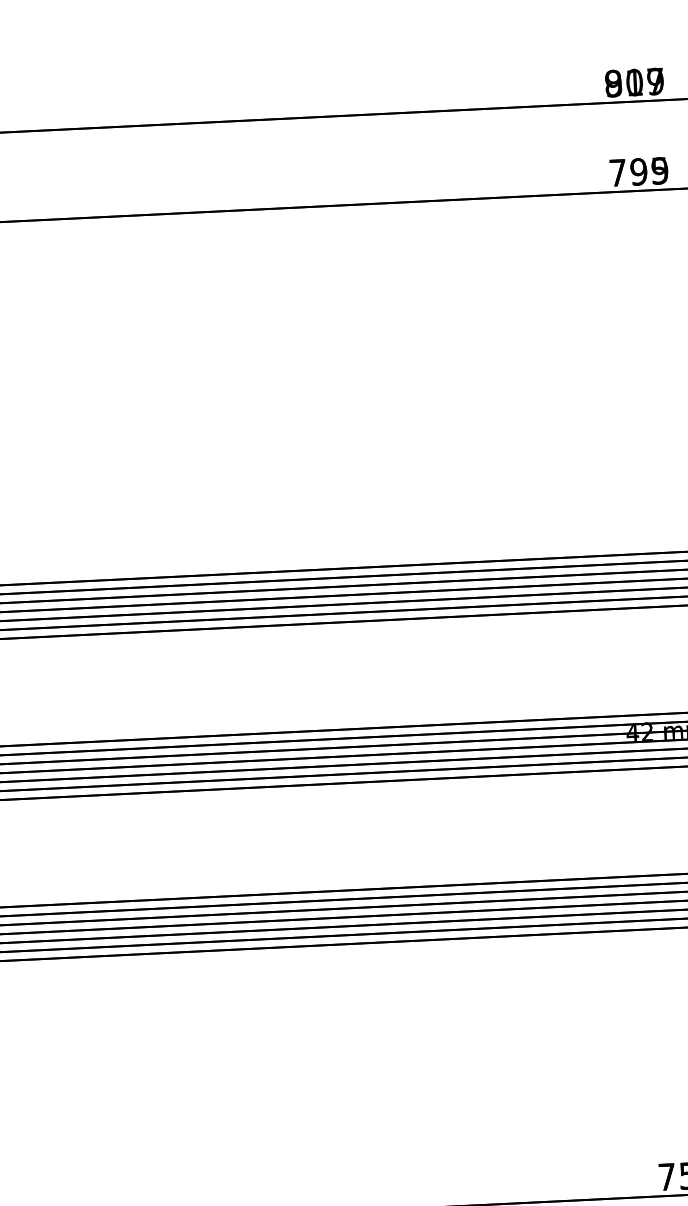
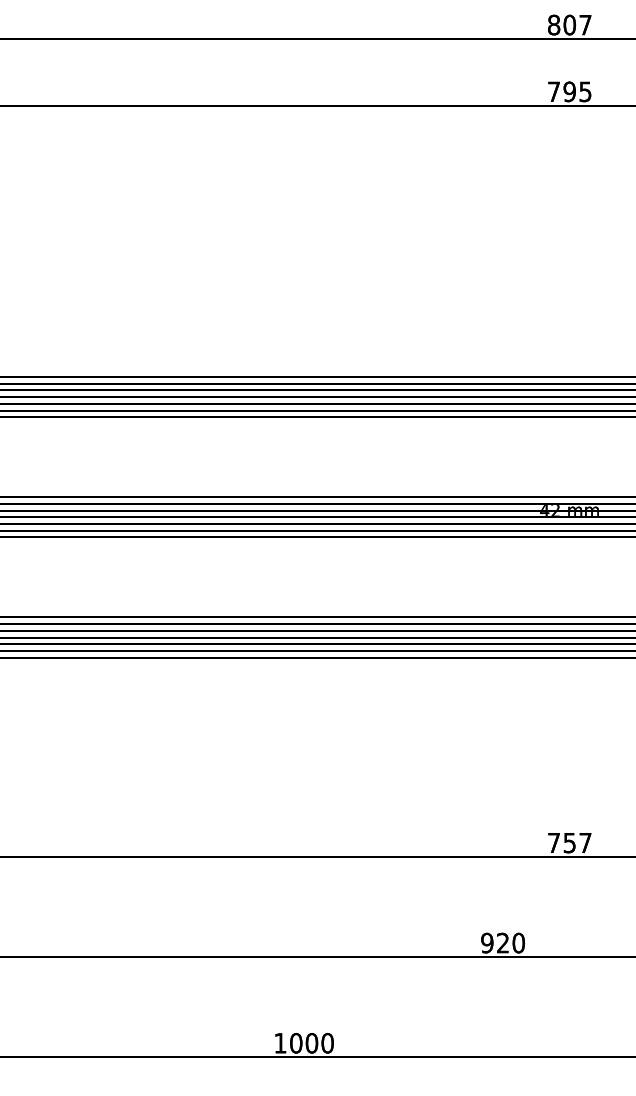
text: (634, 81) -> (569, 24), 919 -> 807
text: (659, 170) -> (585, 91), 799 -> 795

